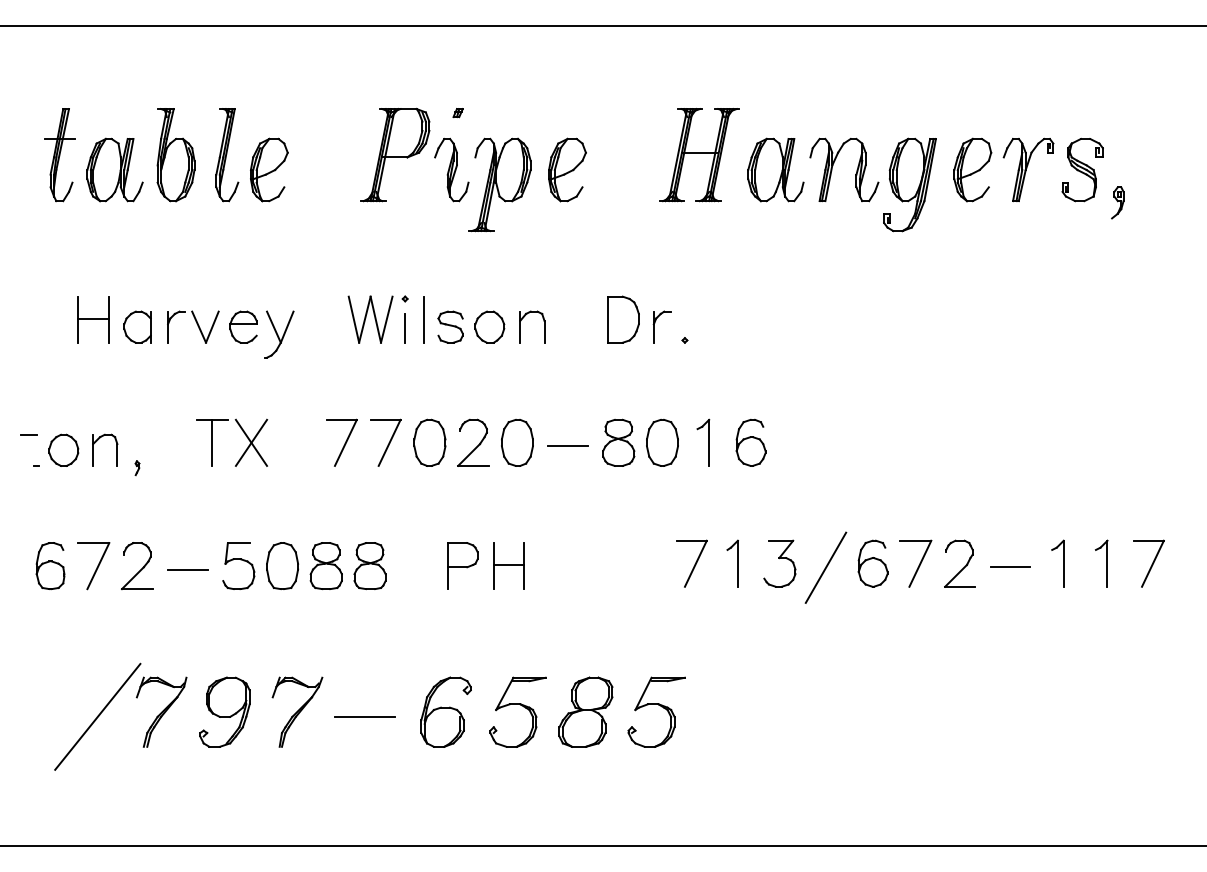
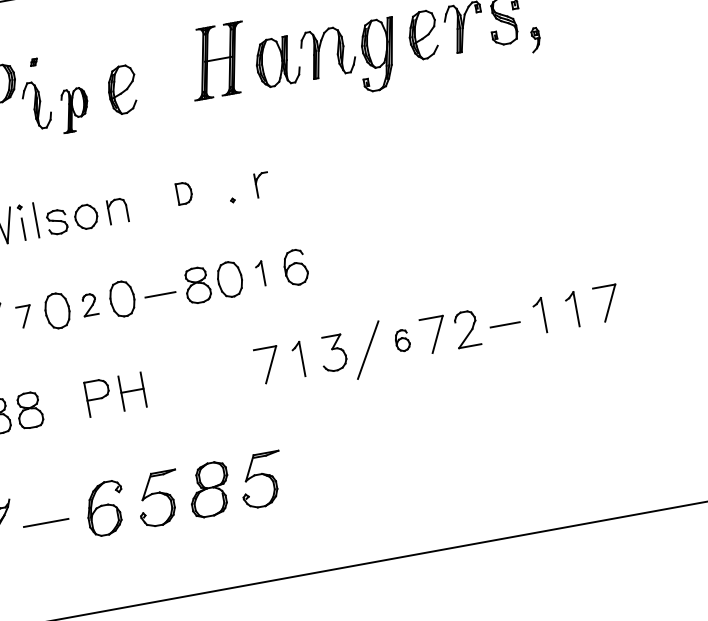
part: (499, 184) -> (74, 109), size x0.6
part: (623, 319) -> (184, 193), size x0.6
part: (655, 323) -> (256, 183), moved
part: (385, 442) -> (24, 316), size x0.6
part: (473, 442) -> (89, 304), size x0.6
part: (703, 442) -> (260, 273), size x0.7
part: (872, 563) -> (402, 340), size x0.6

